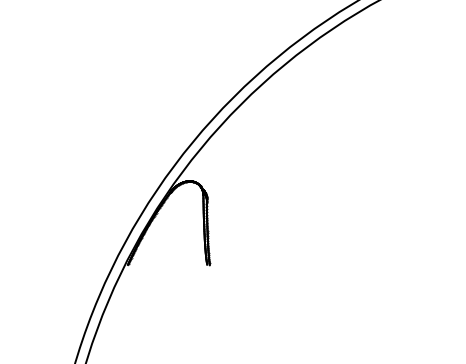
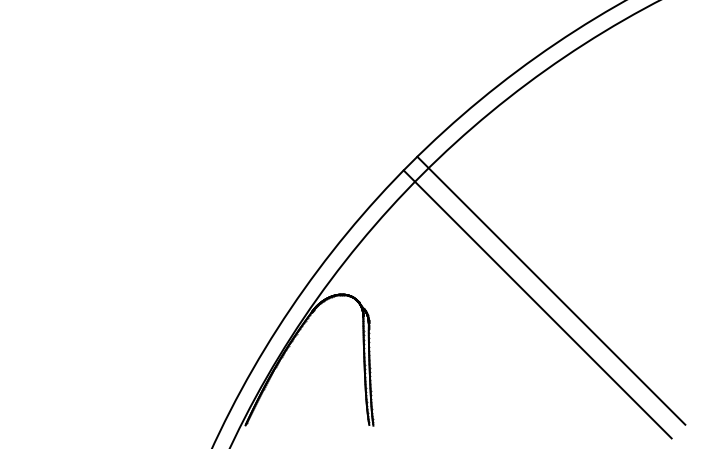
line: (323, 178) -> (550, 290), added
line: (314, 187) -> (536, 304), added

